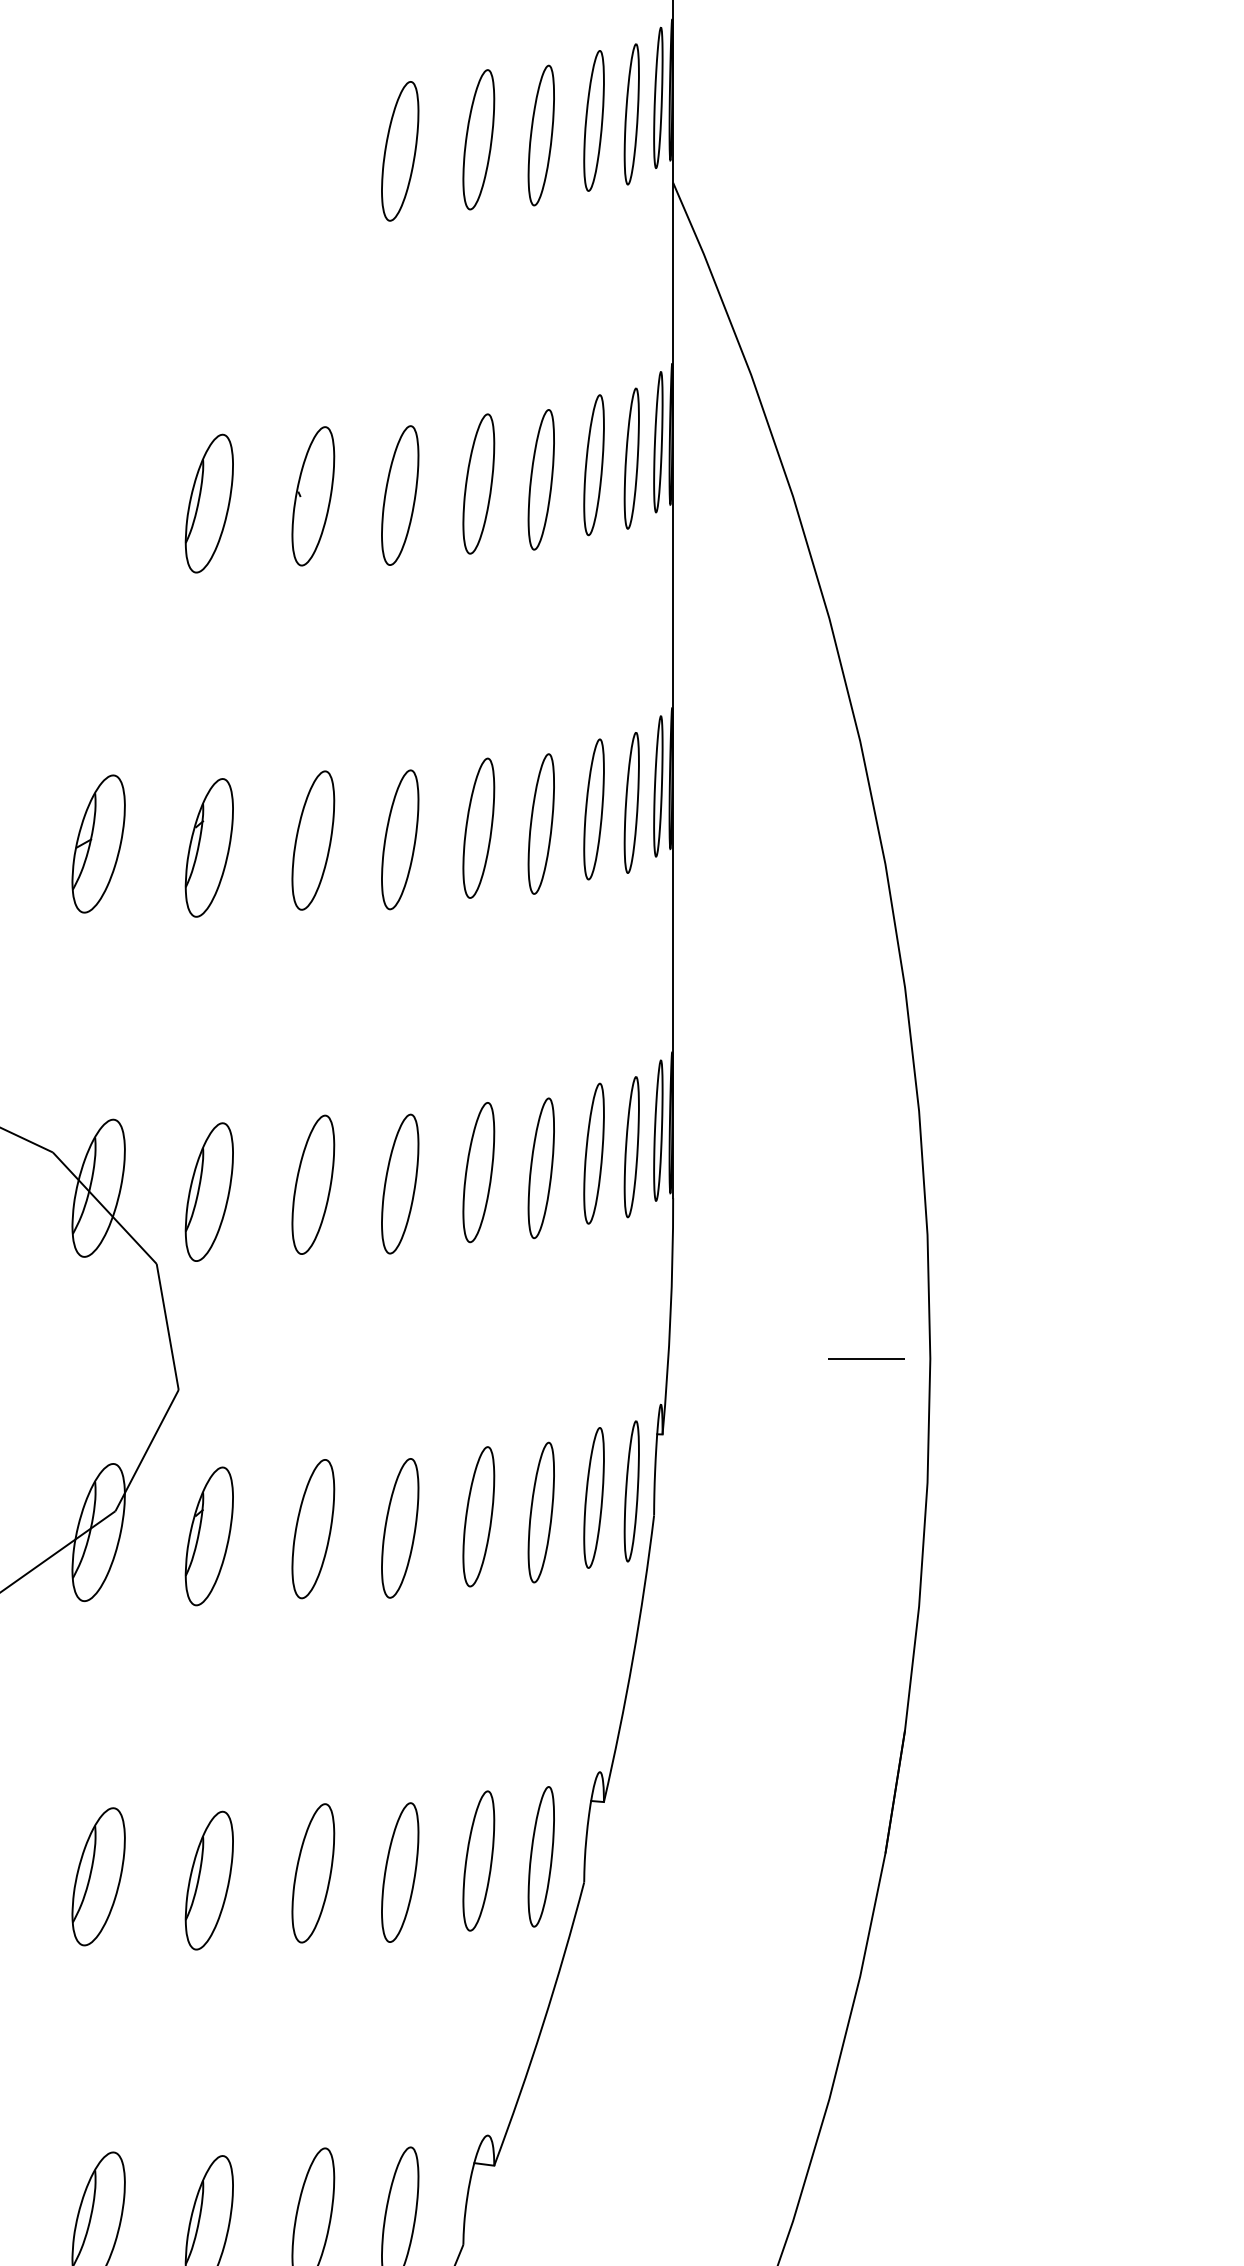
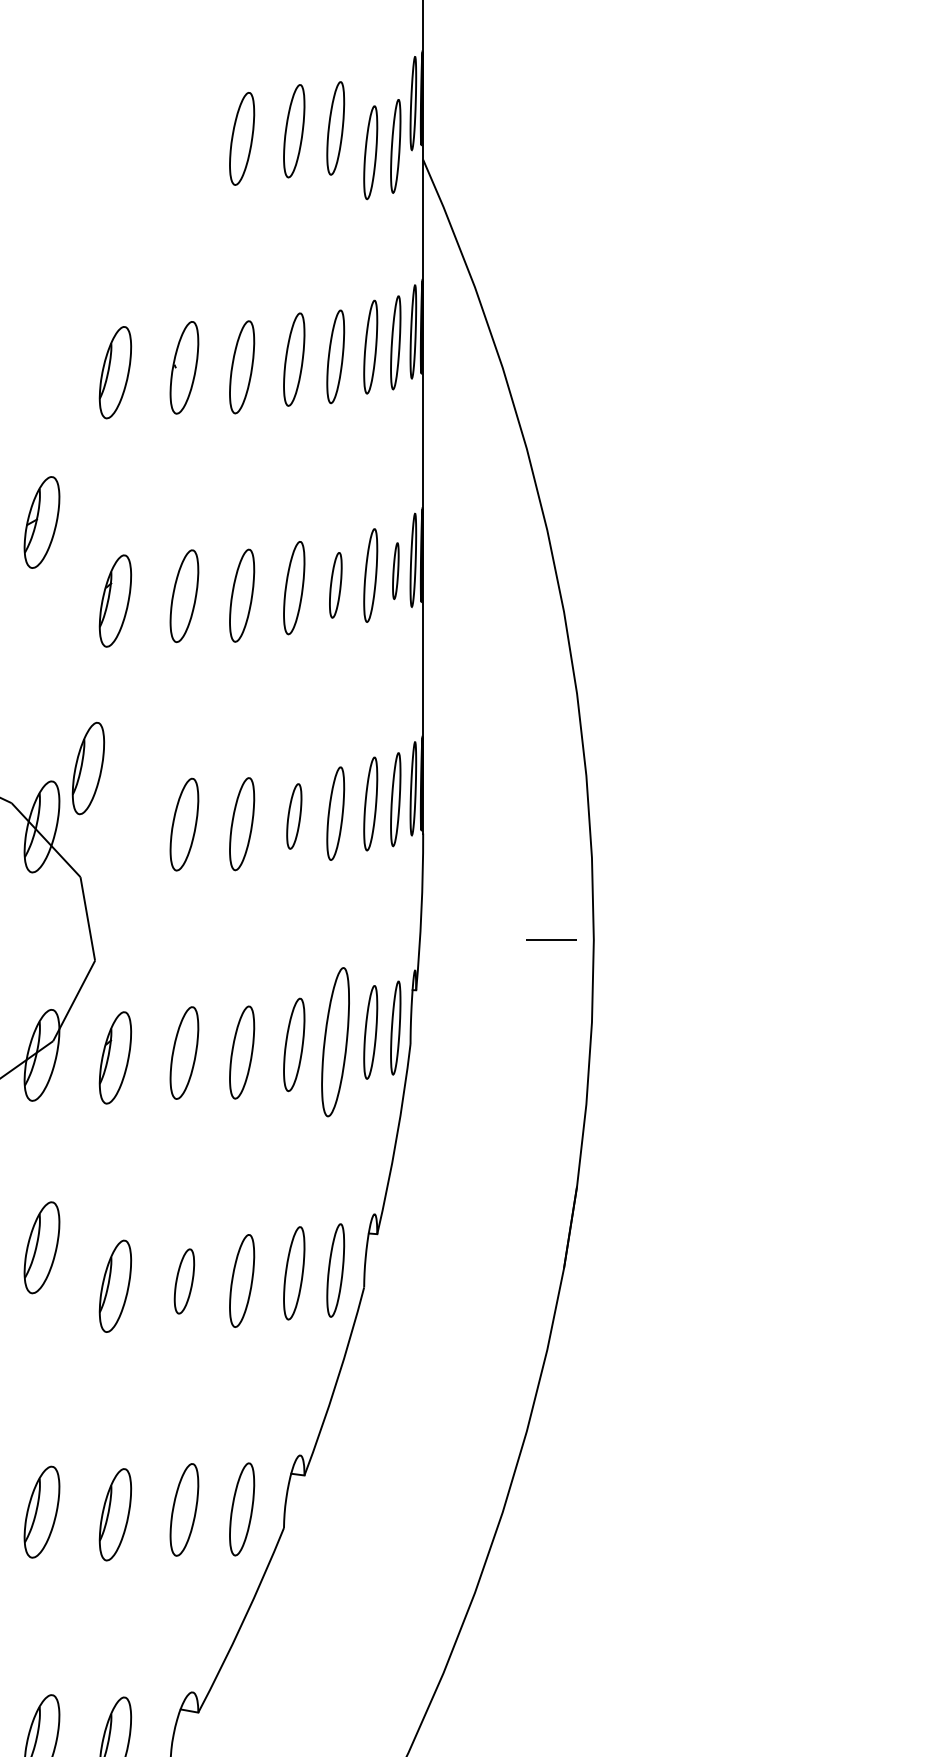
part: (631, 114) -> (395, 146), moved
part: (593, 120) -> (370, 152), moved
part: (631, 801) -> (395, 570), size x0.6
part: (540, 824) -> (335, 585), size x0.7
part: (97, 844) -> (41, 522), moved
part: (479, 1172) -> (294, 816), size x0.7
part: (209, 1192) -> (88, 768), moved
part: (540, 1511) -> (335, 1041), size x1.6
part: (313, 1873) -> (184, 1281), size x0.7
part: (97, 1876) -> (41, 1247), moved

